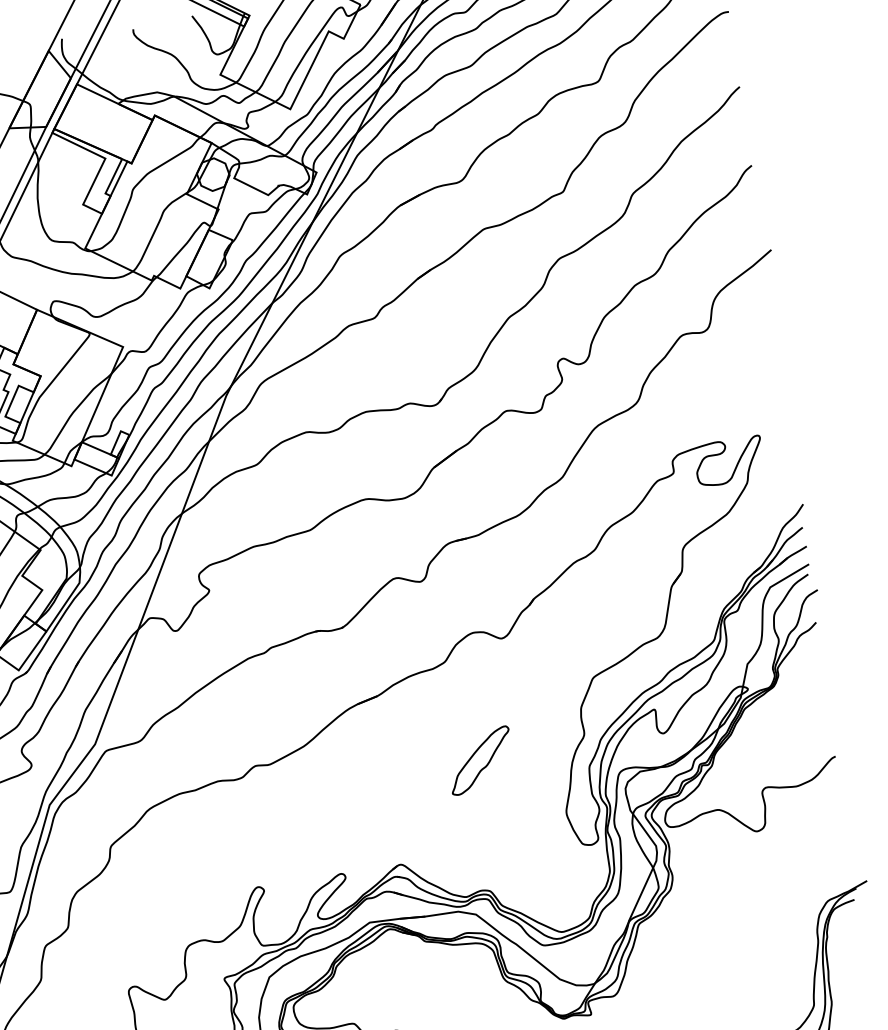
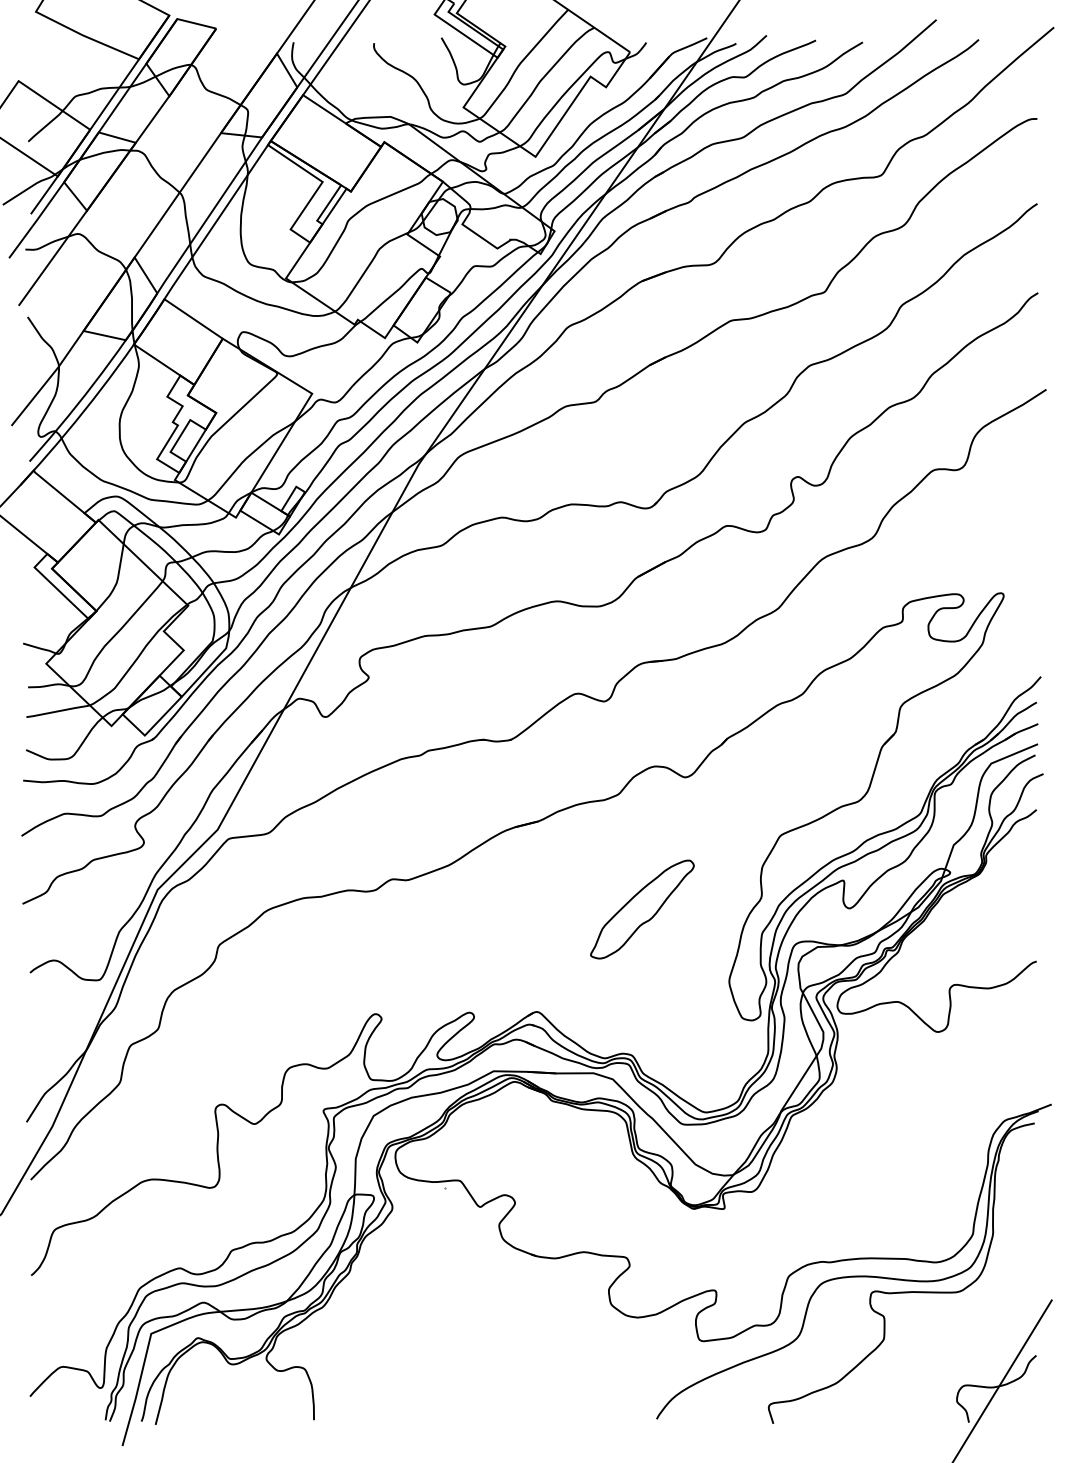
part: (480, 760) -> (642, 909), size x1.43

